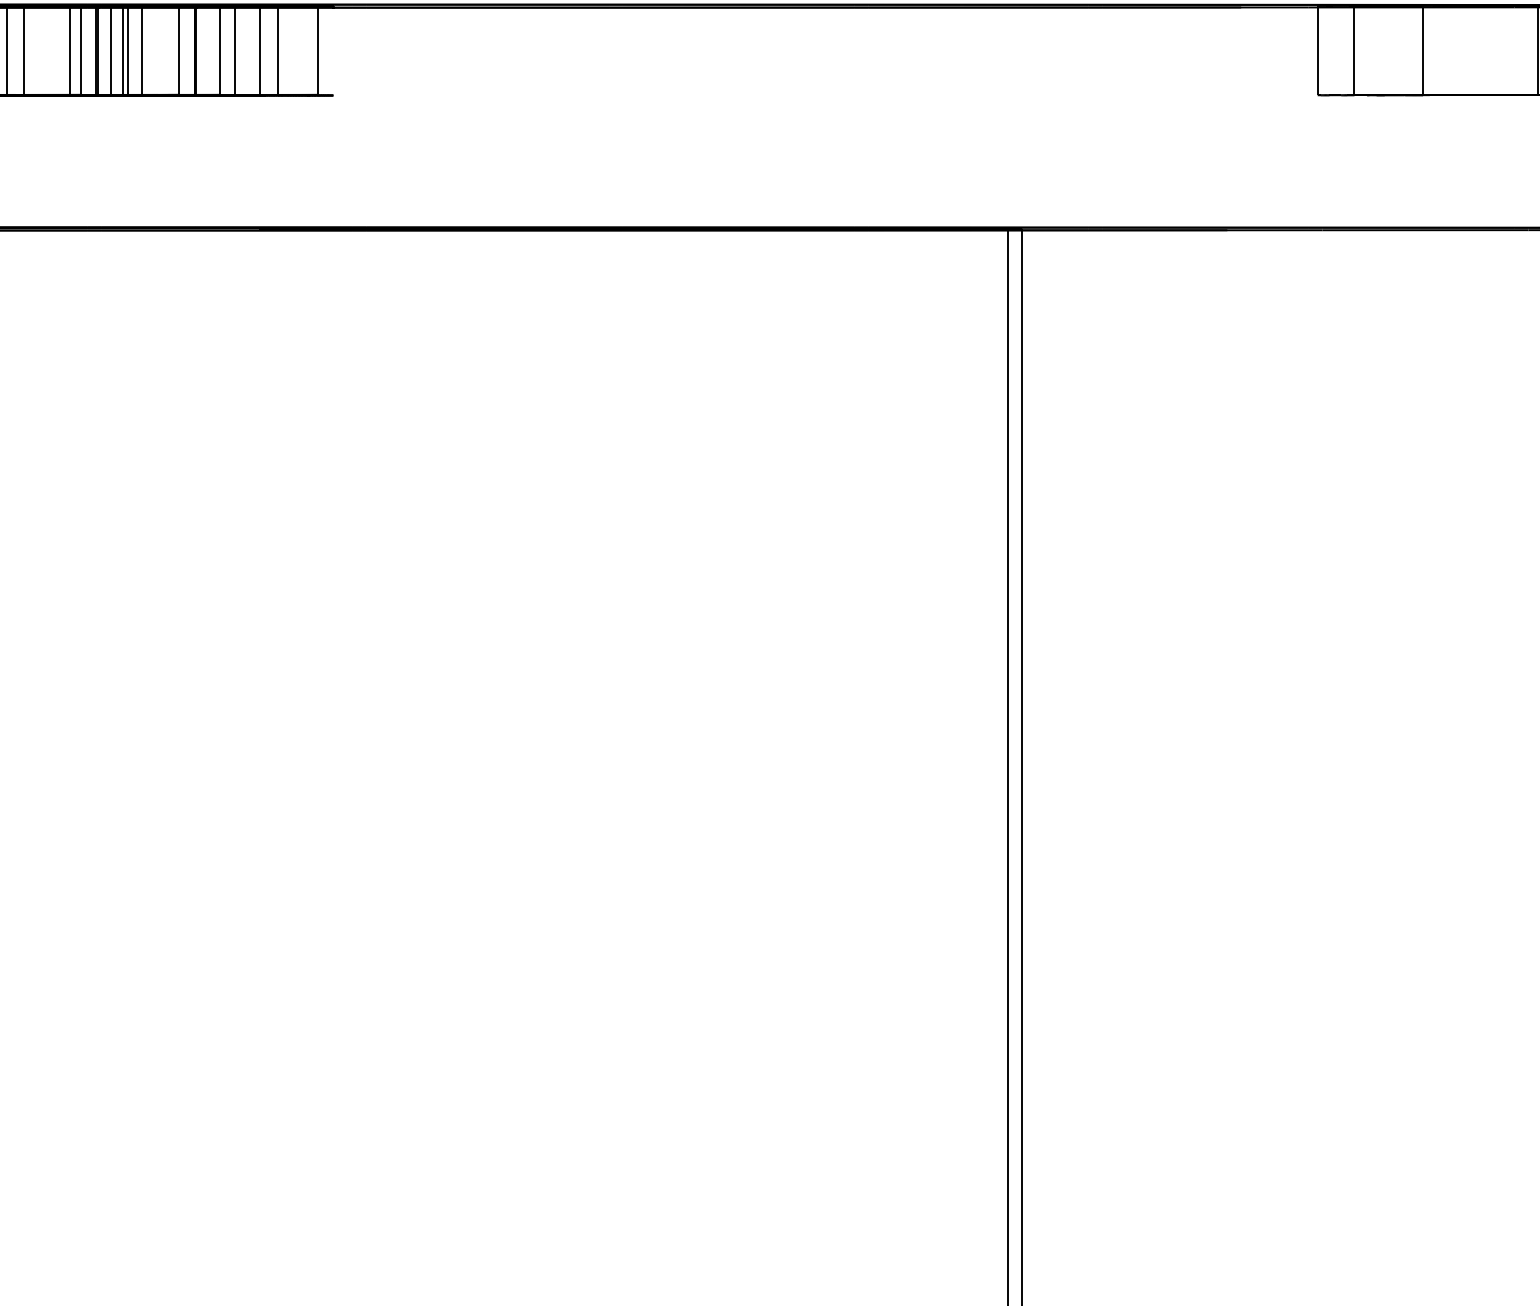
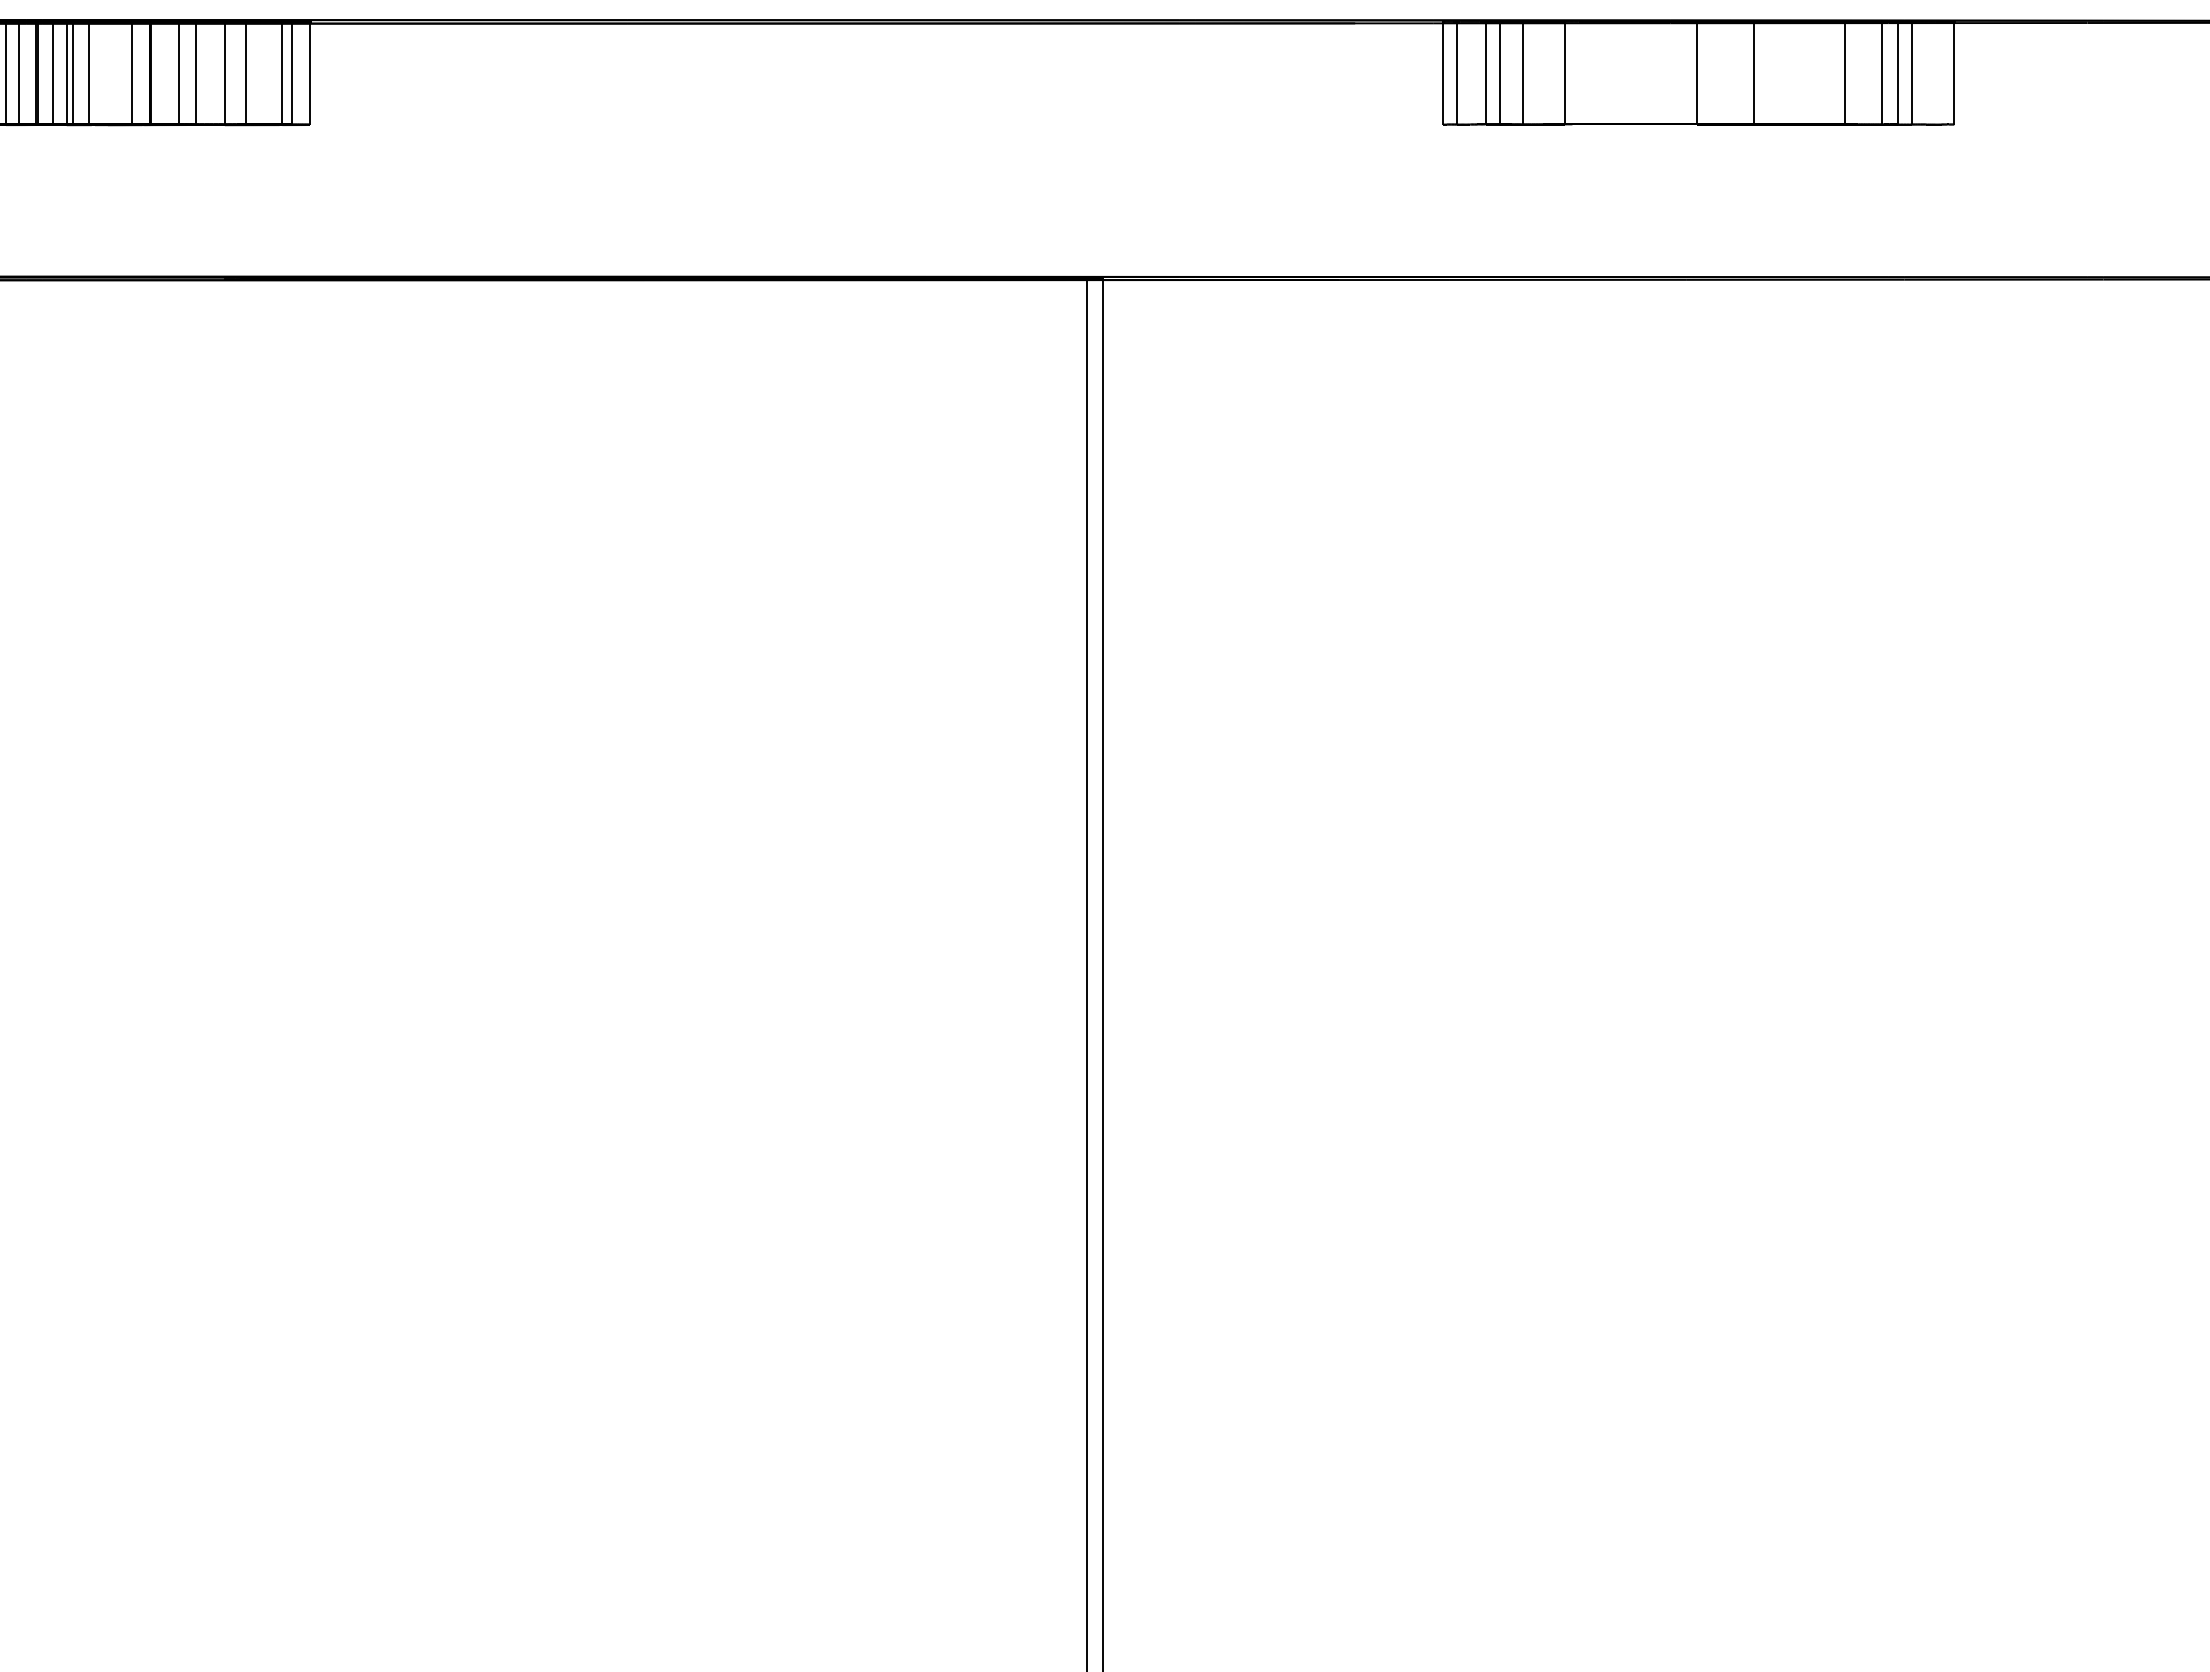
line: (309, 50) -> (282, 73), added
line: (333, 50) -> (309, 73), added
line: (1329, 50) -> (1456, 72), added
line: (1366, 50) -> (1499, 72), added
line: (1387, 50) -> (1523, 72), added

